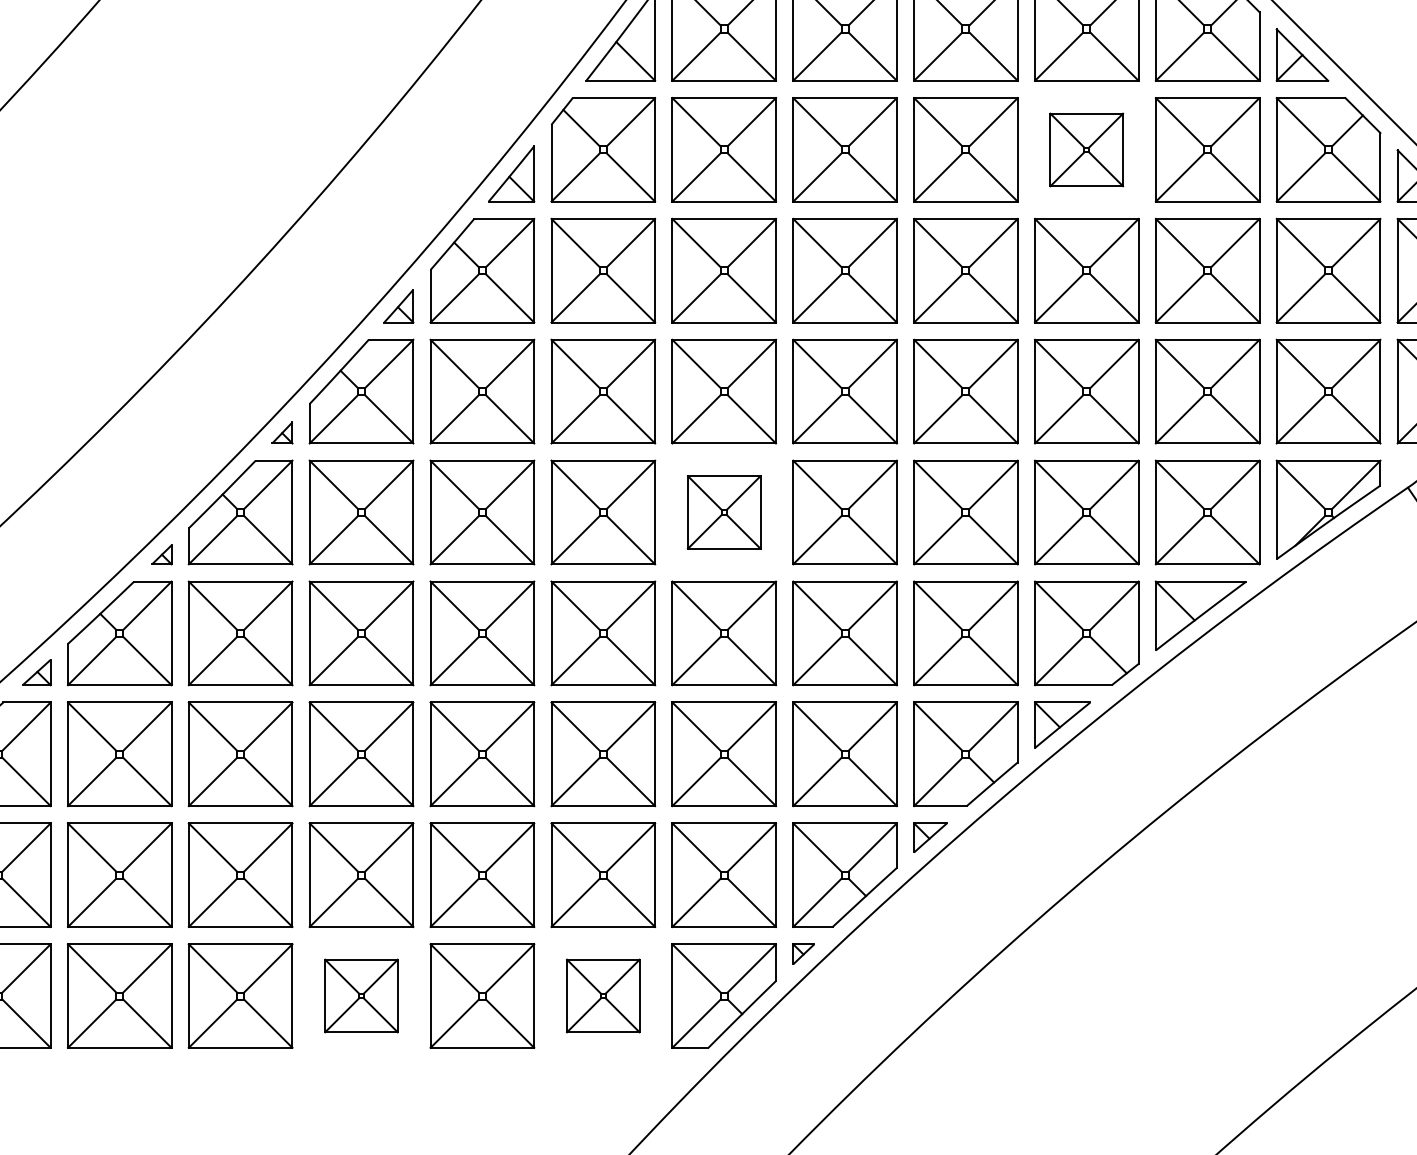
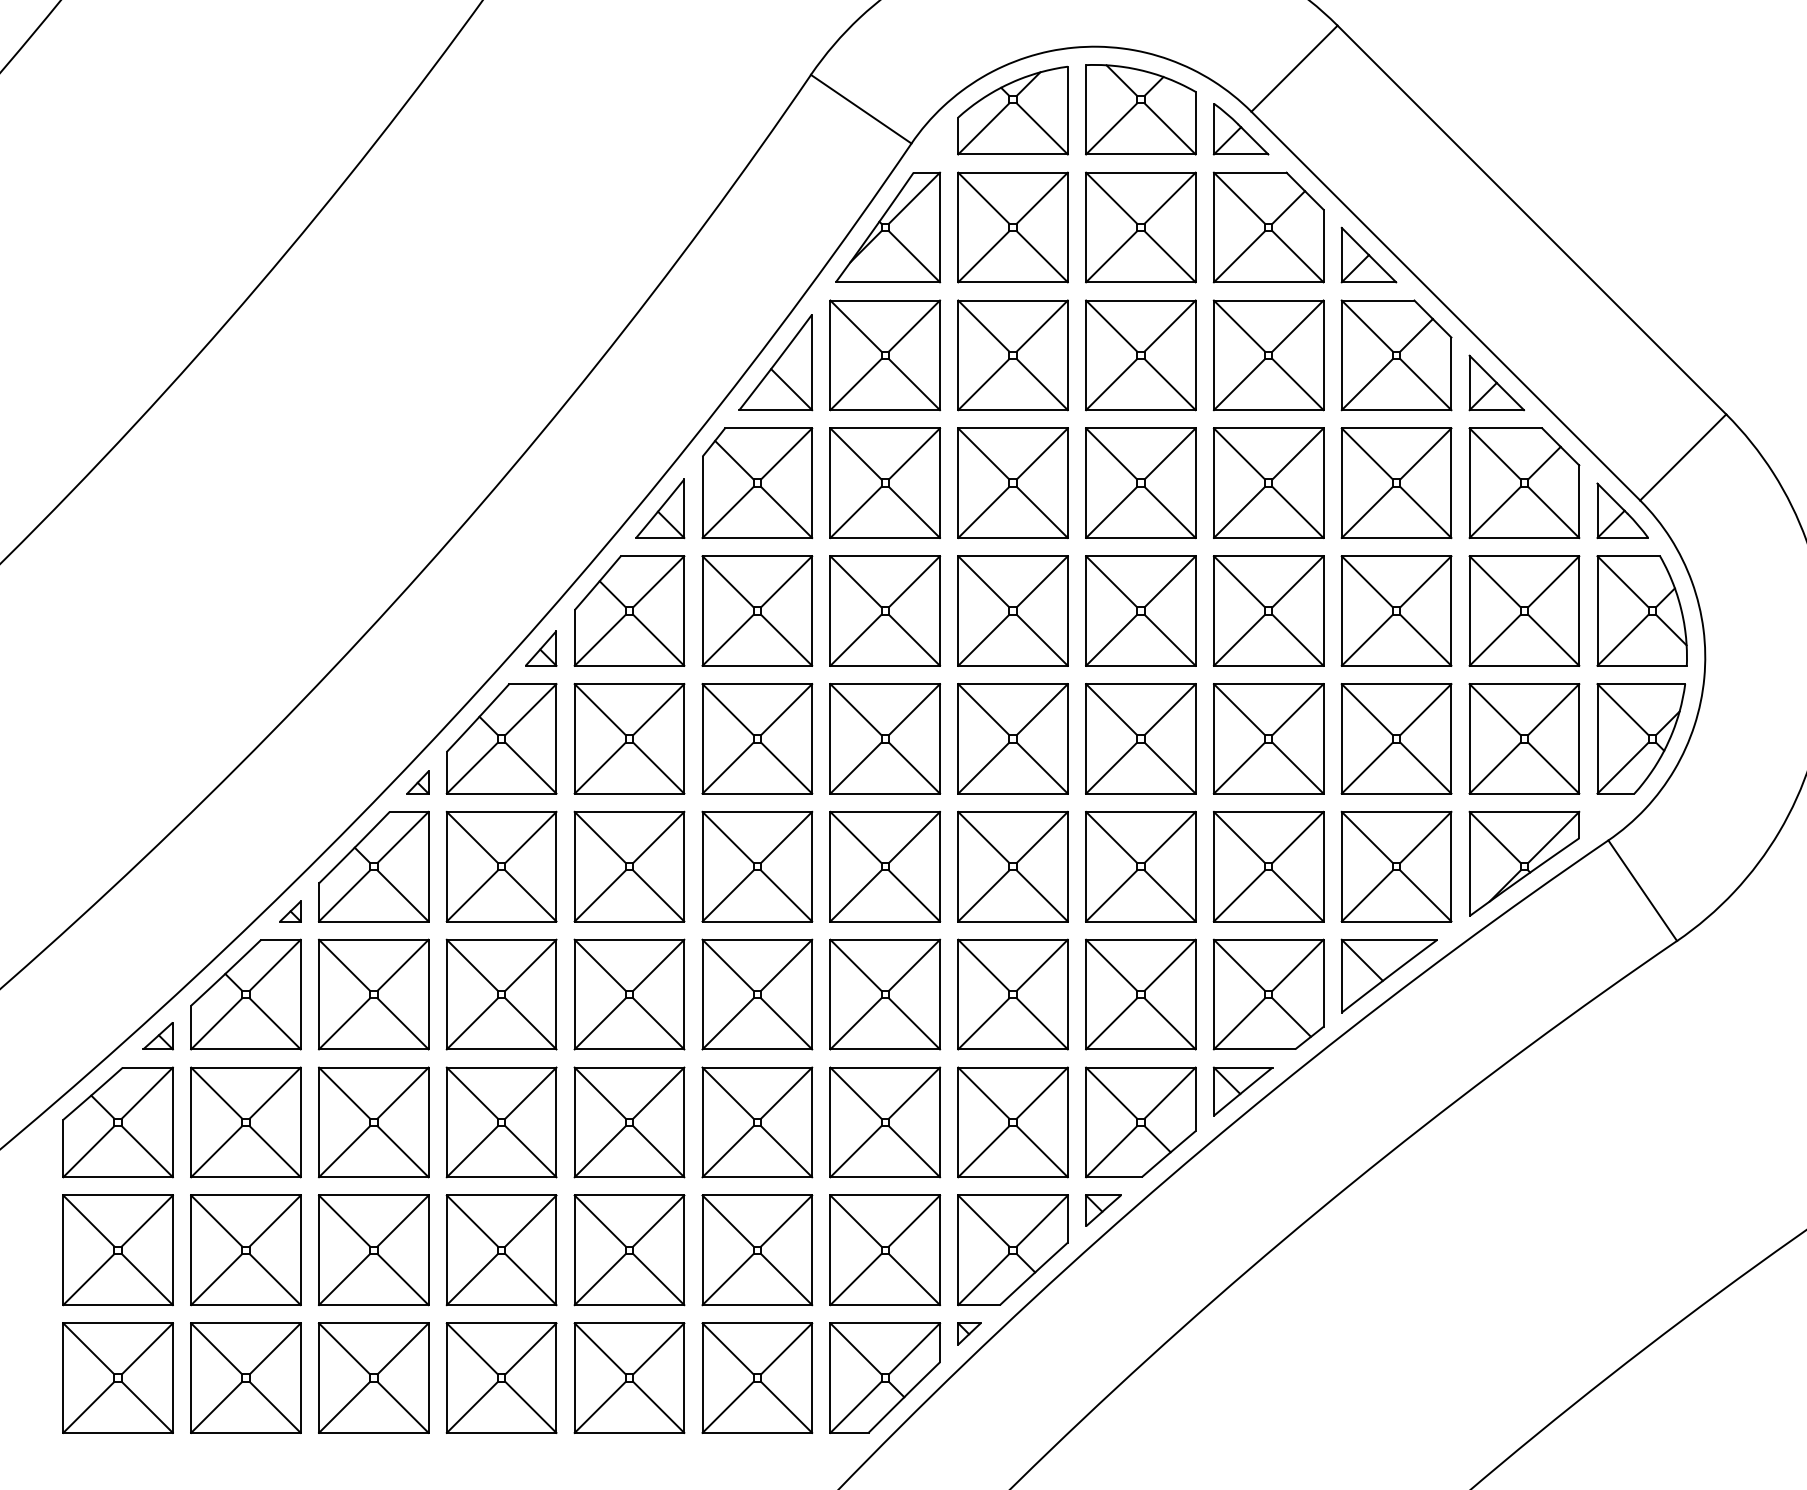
part: (1086, 150) -> (1268, 483), size x1.43
part: (724, 512) -> (885, 866), size x1.43
part: (361, 995) -> (501, 1377), size x1.43
part: (603, 995) -> (757, 1377), size x1.43

